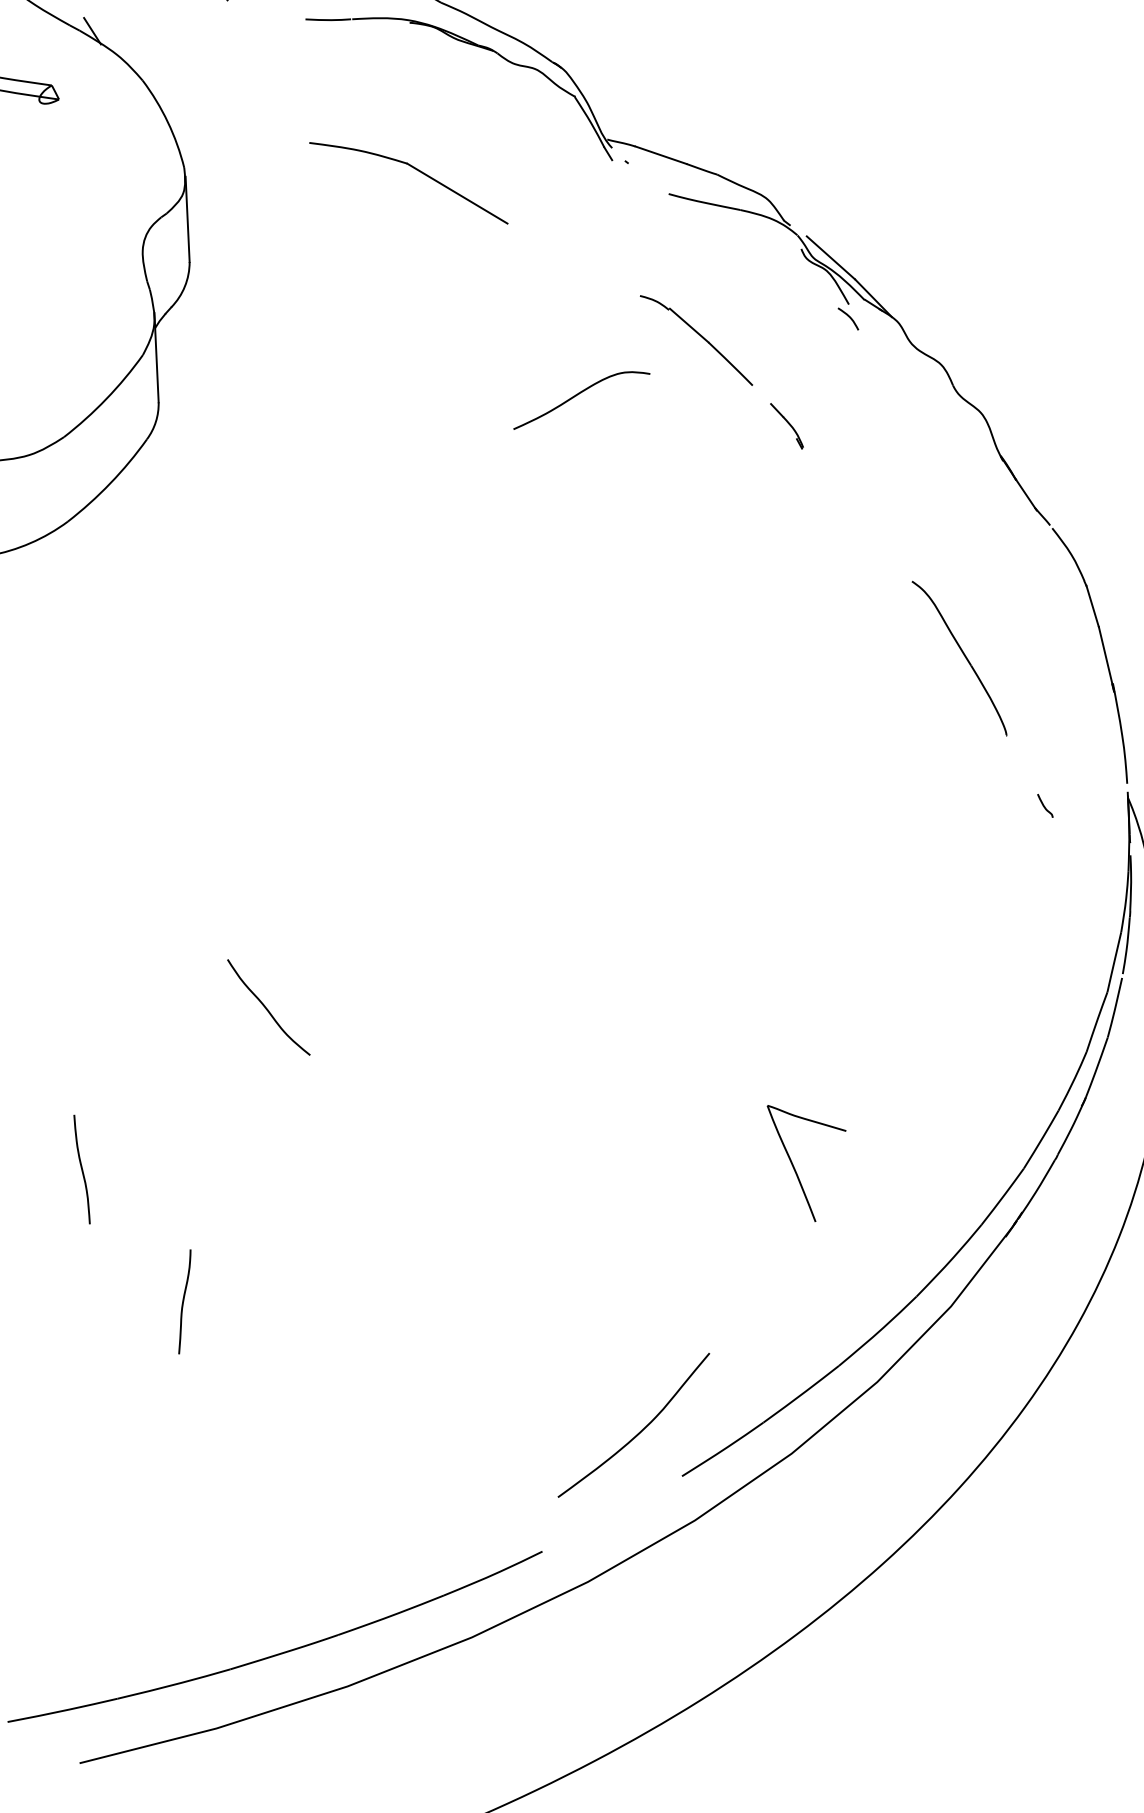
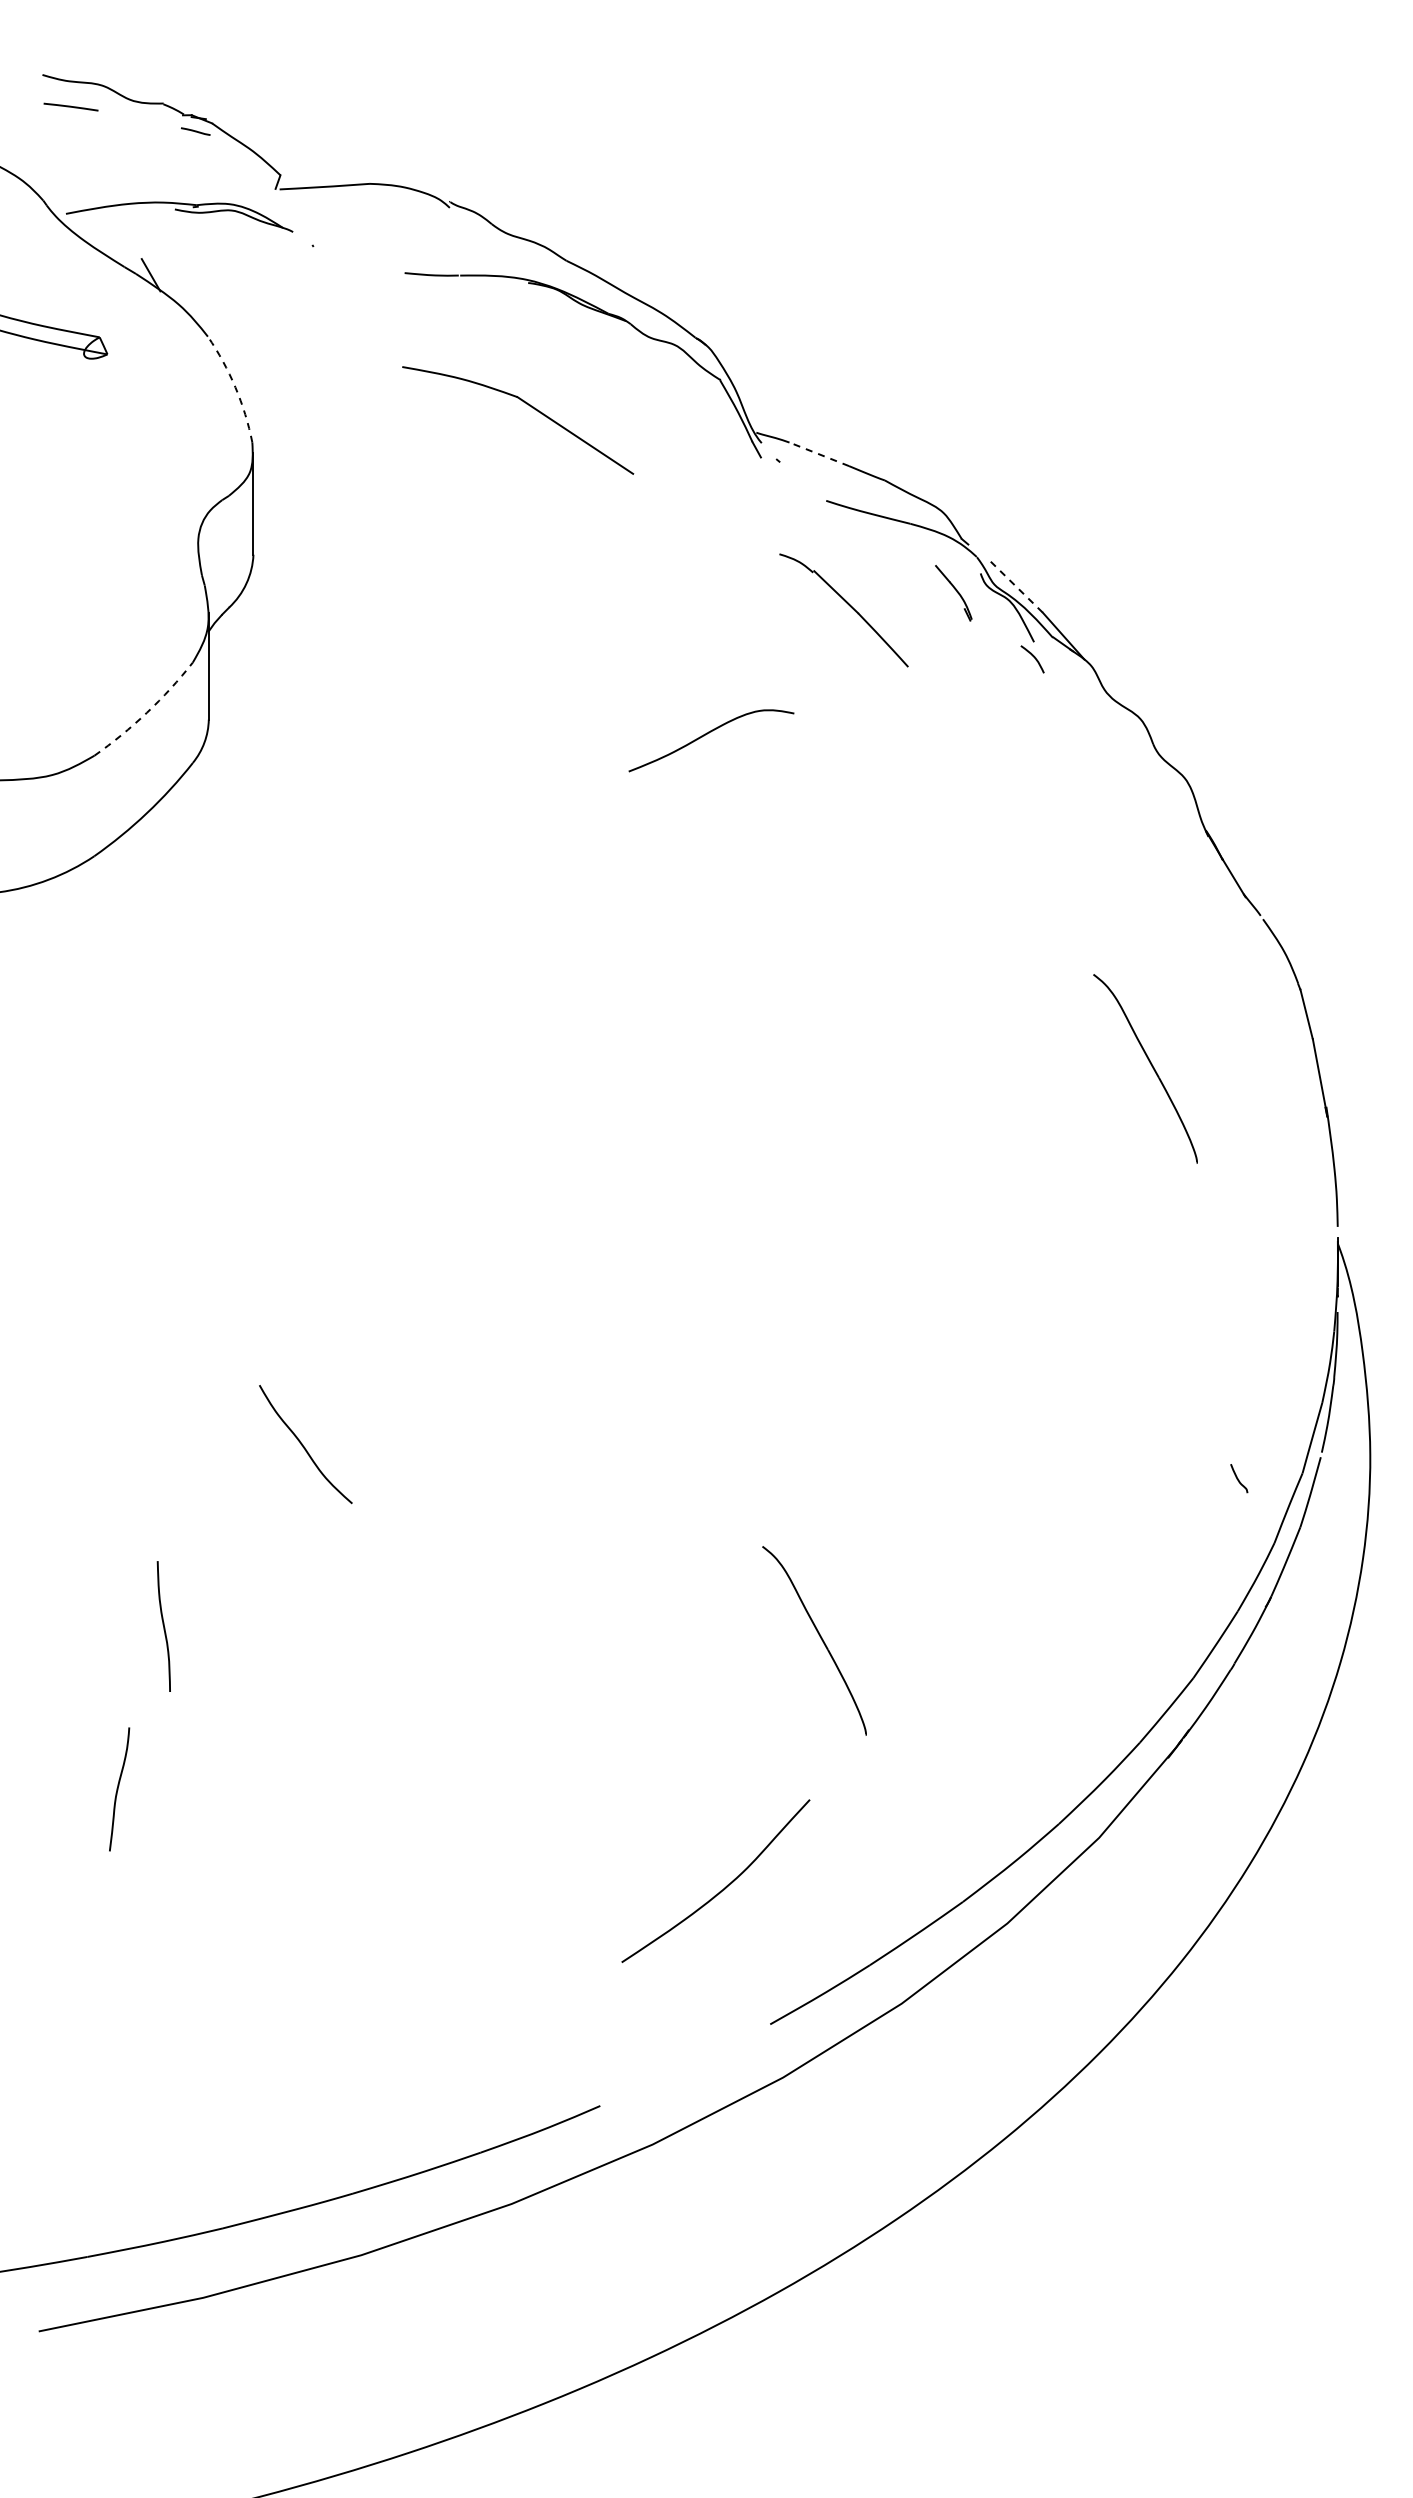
arc: (167, 122) -> (235, 387), solid -> dashed
line: (660, 155) -> (818, 454), solid -> dashed
part: (417, 171) -> (529, 406), moved
line: (830, 257) -> (1014, 585), solid -> dashed
part: (700, 336) -> (848, 605), moved
arc: (106, 398) -> (147, 712), solid -> dashed
part: (786, 426) -> (953, 593), moved
curve: (1044, 805) -> (1238, 1478), moved
part: (708, 1150) -> (820, 1638), added
curve: (81, 1169) -> (163, 1626), moved
part: (795, 1169) -> (922, 1666), removed
curve: (183, 1301) -> (118, 1789), moved
curve: (638, 1432) -> (720, 1890), moved

